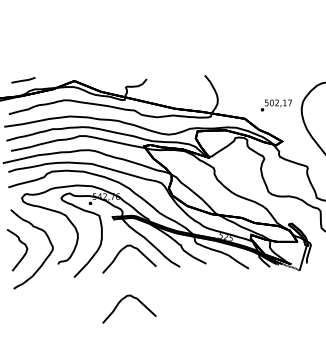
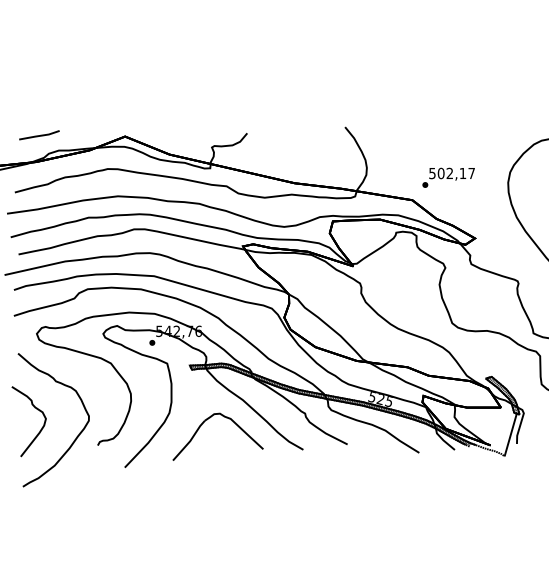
text: (275, 105) -> (447, 177), moved
part: (122, 300) -> (206, 506), removed

